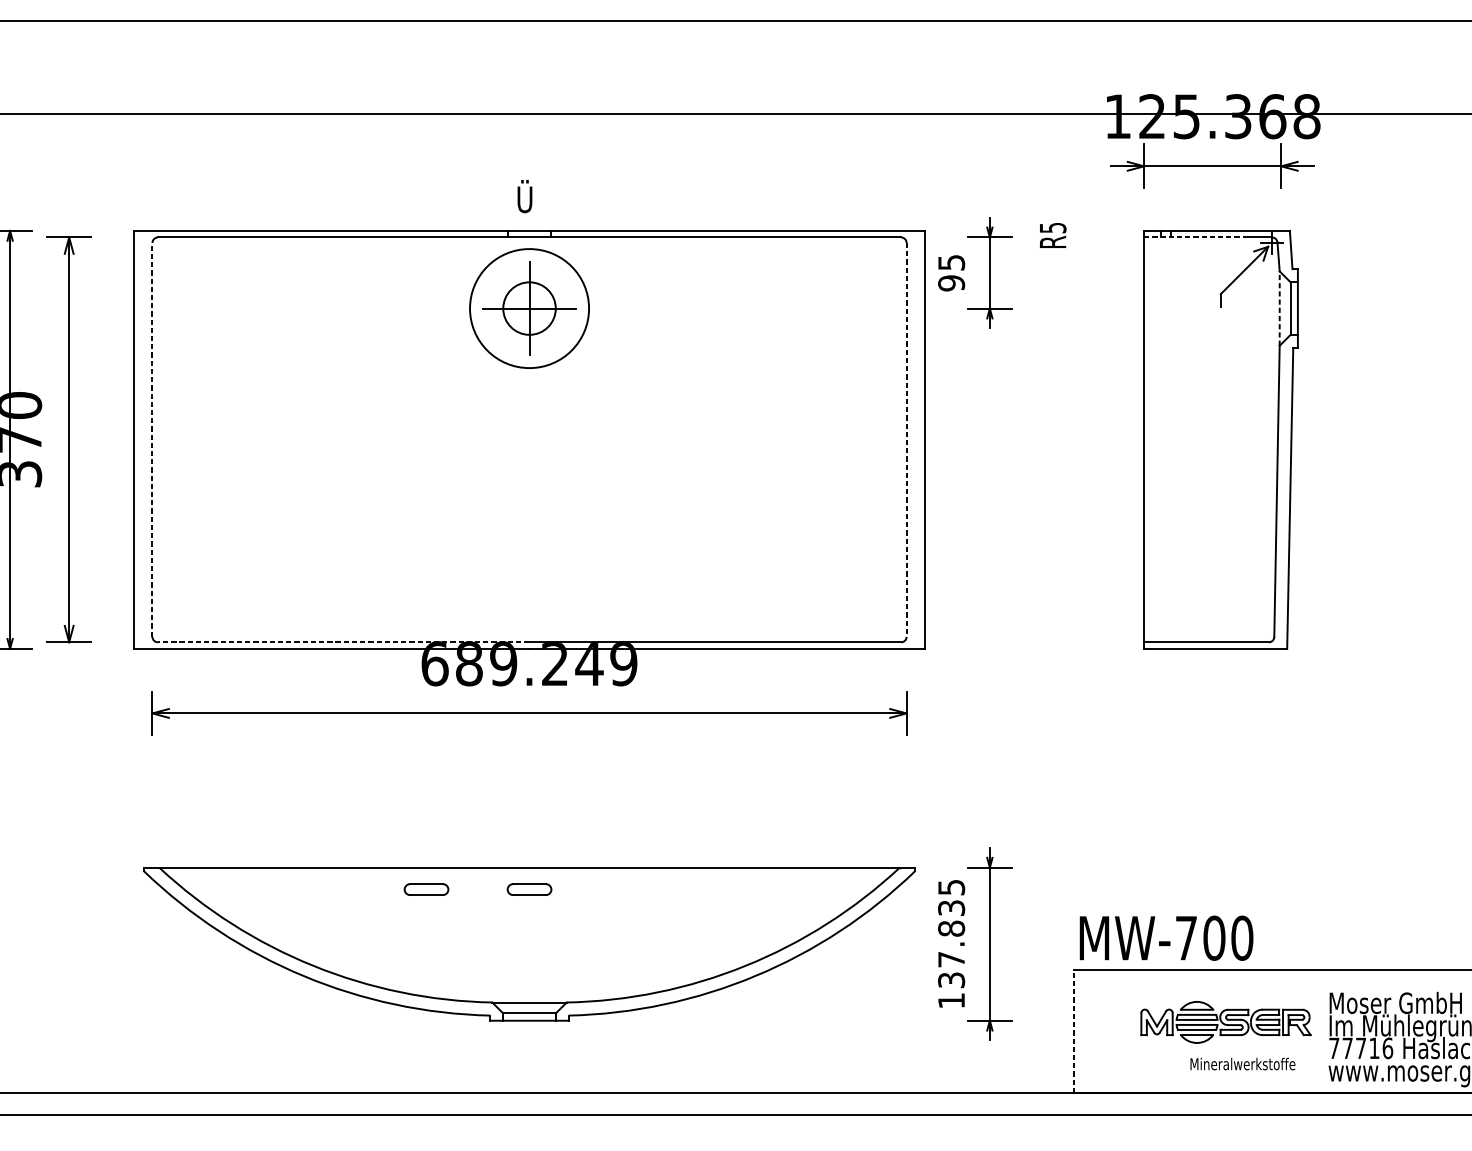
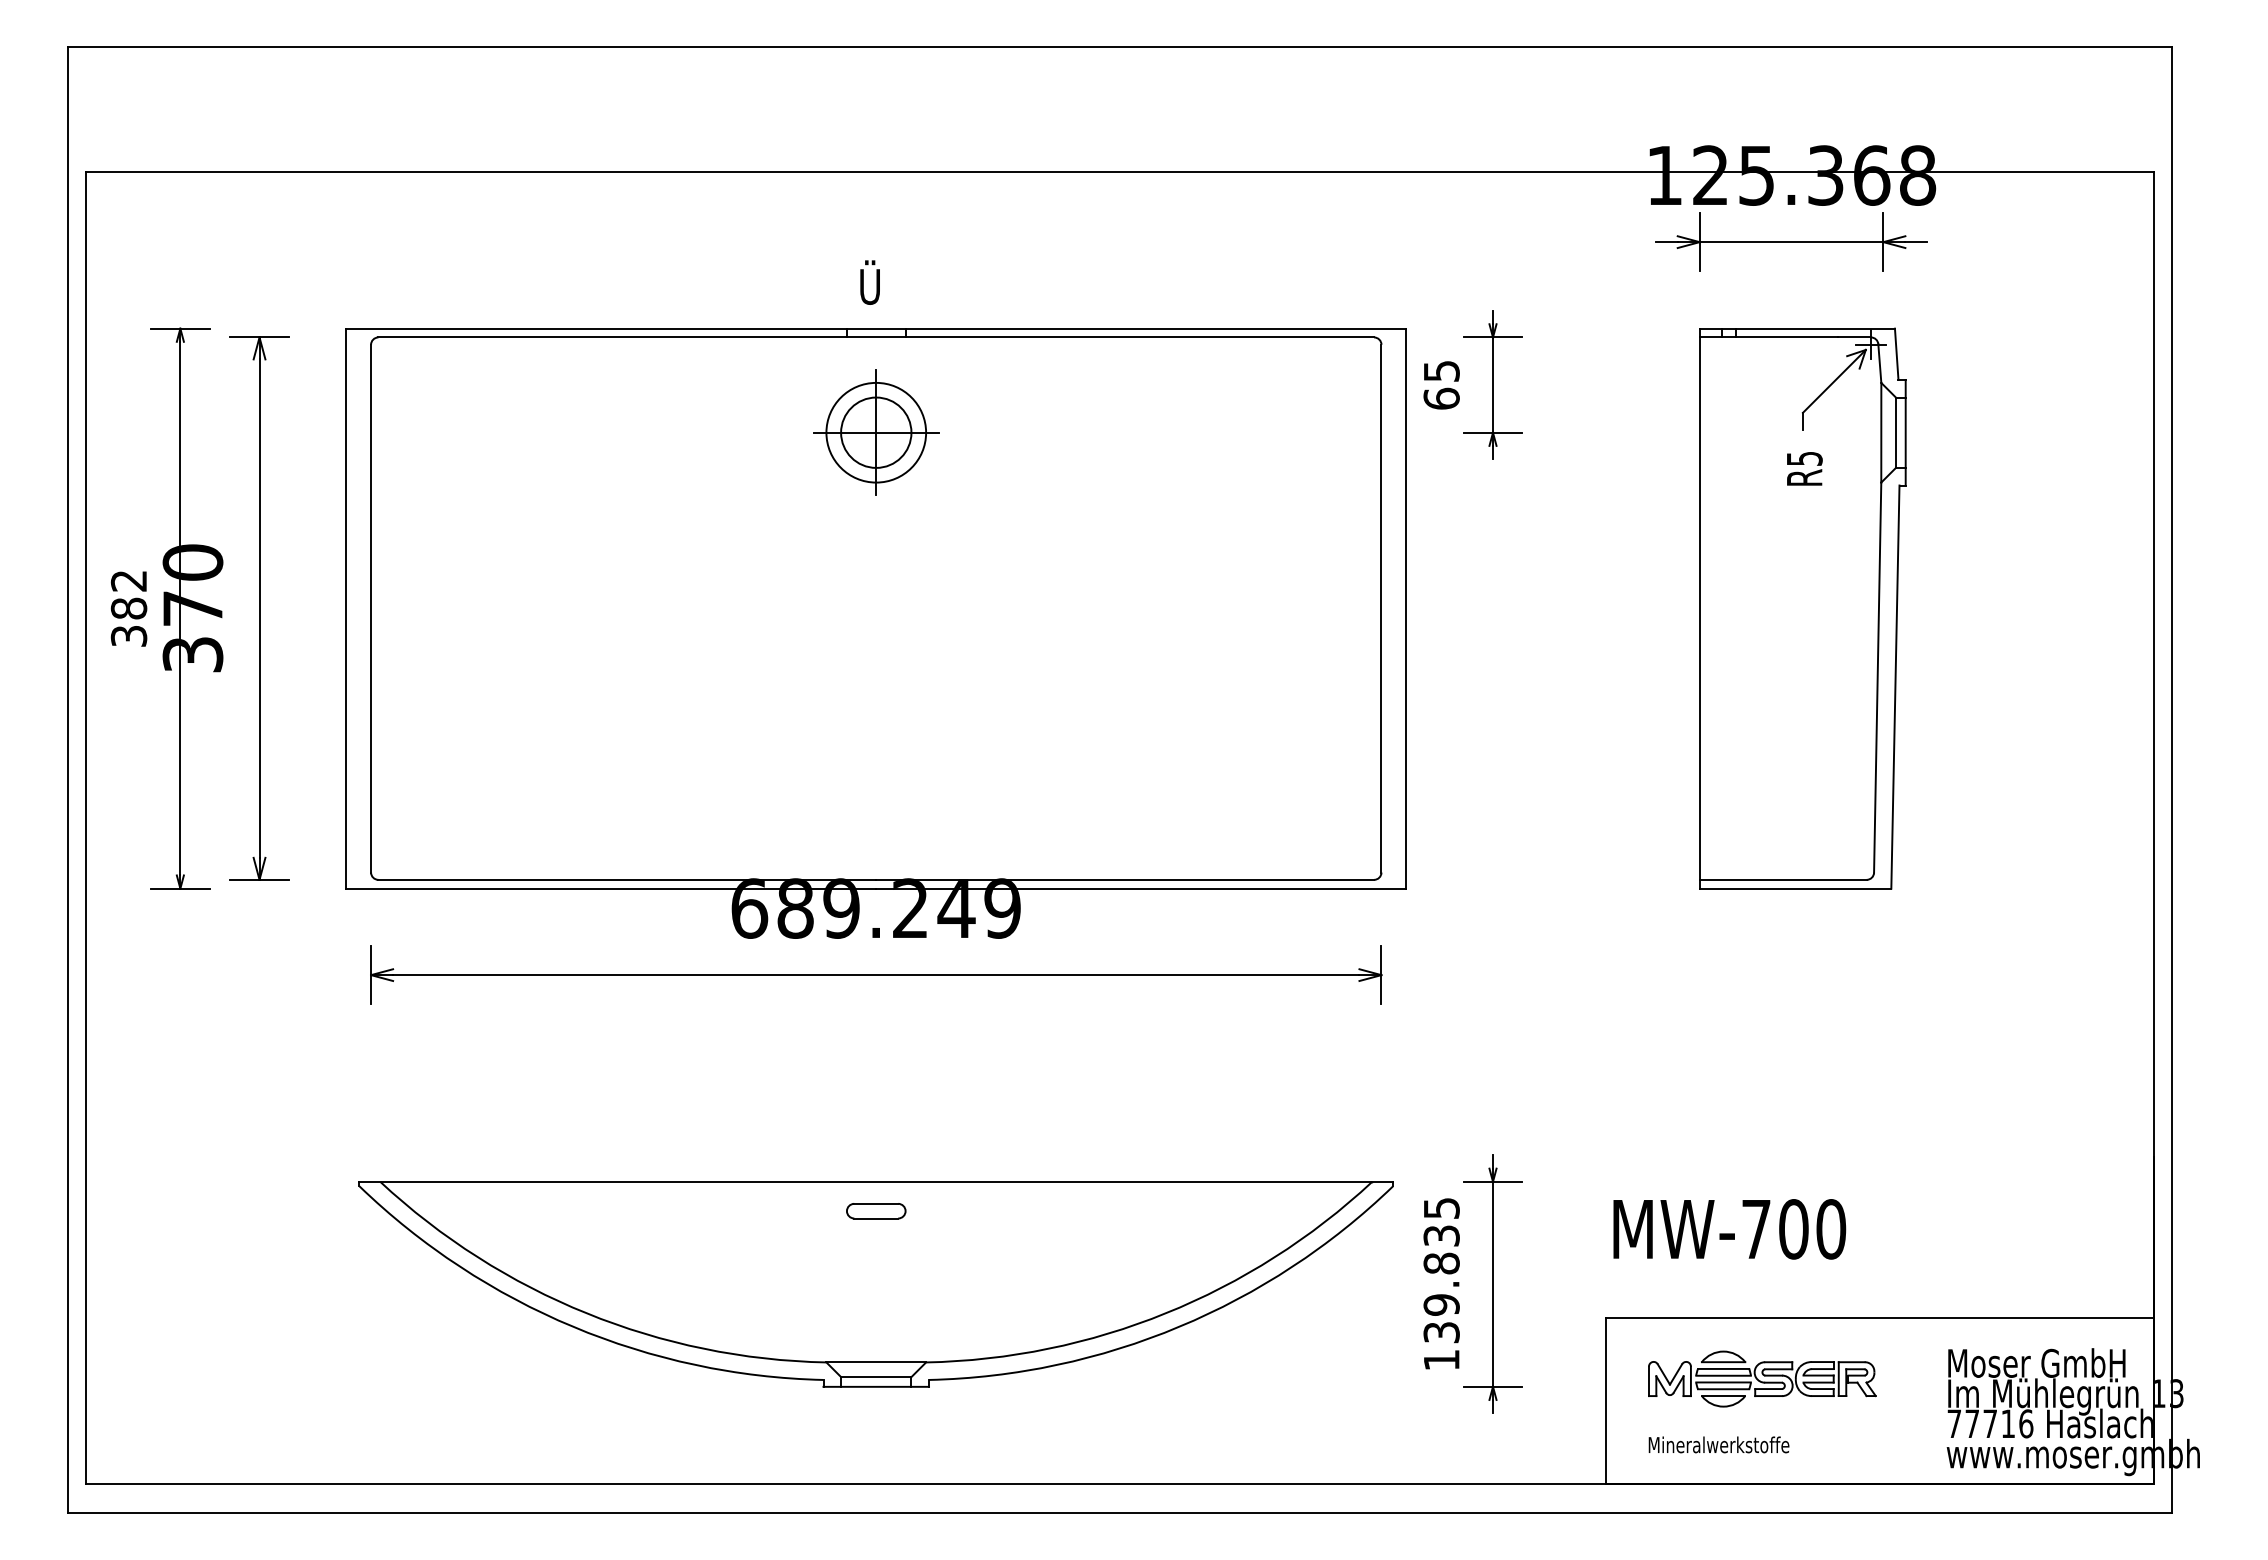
text: (1052, 235) -> (1804, 468), moved
line: (1196, 237) -> (1769, 337), dashed -> solid
text: (951, 283) -> (1441, 398), 95 -> 65
circle: (529, 308) -> (876, 432), size x0.62
line: (1279, 308) -> (1881, 432), dashed -> solid
line: (152, 439) -> (371, 608), dashed -> solid
line: (906, 439) -> (1381, 608), dashed -> solid
line: (343, 642) -> (627, 879), dashed -> solid
part: (426, 889) -> (738, 1211), removed
text: (1166, 938) -> (1729, 1229), moved
text: (951, 959) -> (1441, 1304), 137.835 -> 139.835
part: (1226, 1021) -> (1762, 1378), moved
line: (1073, 1031) -> (1605, 1401), dashed -> solid
text: (1242, 1063) -> (1718, 1444), moved

